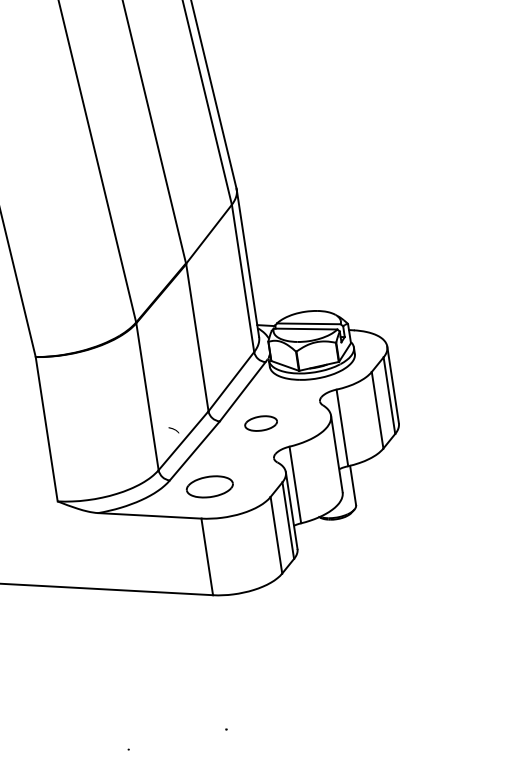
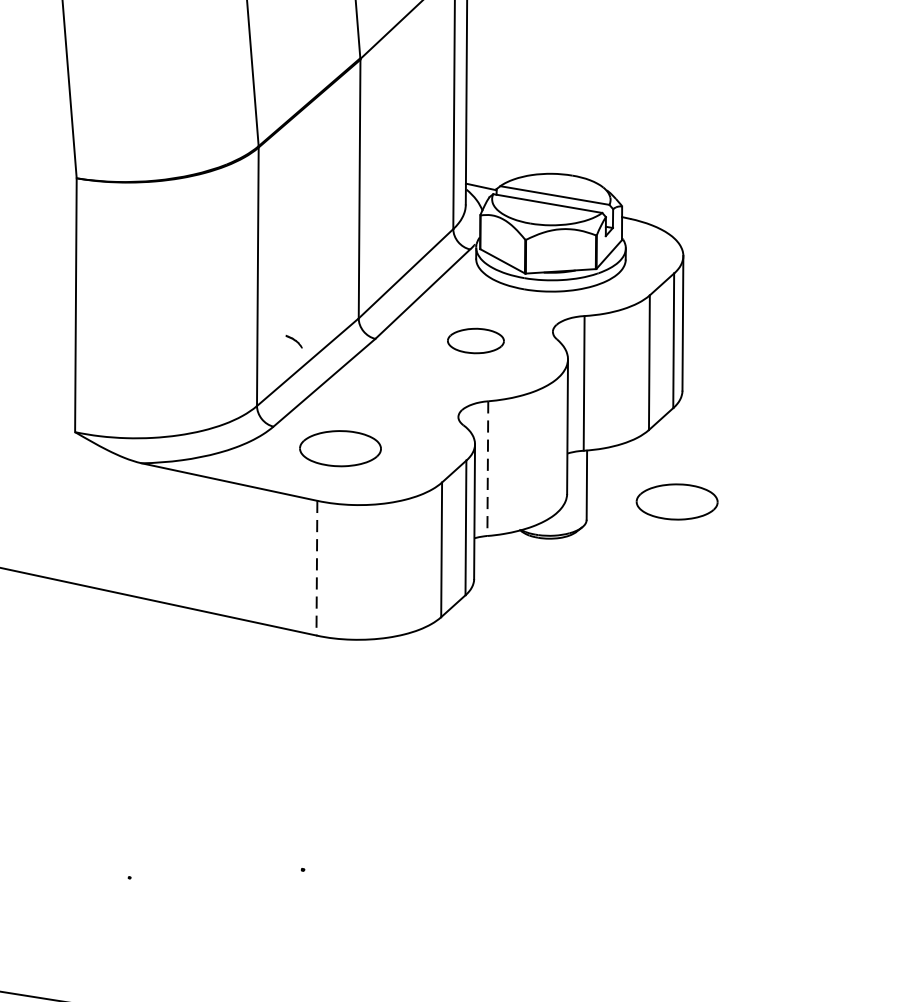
part: (260, 423) -> (474, 340), moved
line: (295, 485) -> (487, 469), solid -> dashed
part: (405, 486) -> (676, 501), added
line: (207, 556) -> (317, 567), solid -> dashed

